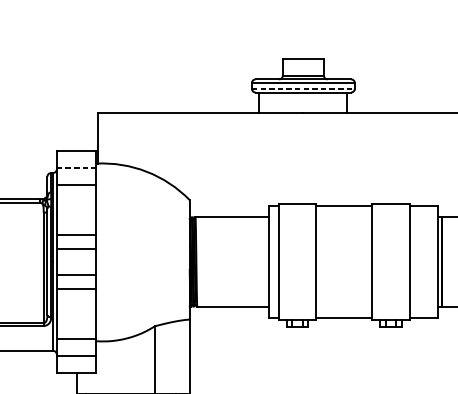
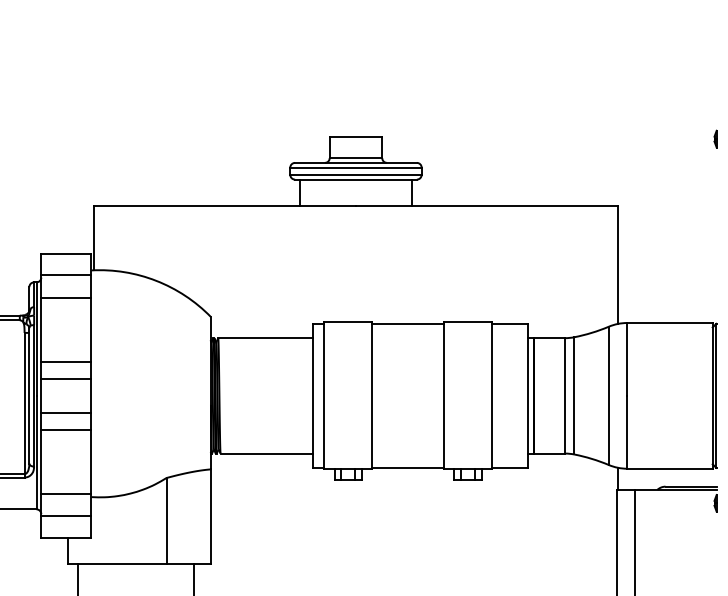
line: (303, 88) -> (355, 174), dashed -> solid
line: (76, 167) -> (66, 275), dashed -> solid

